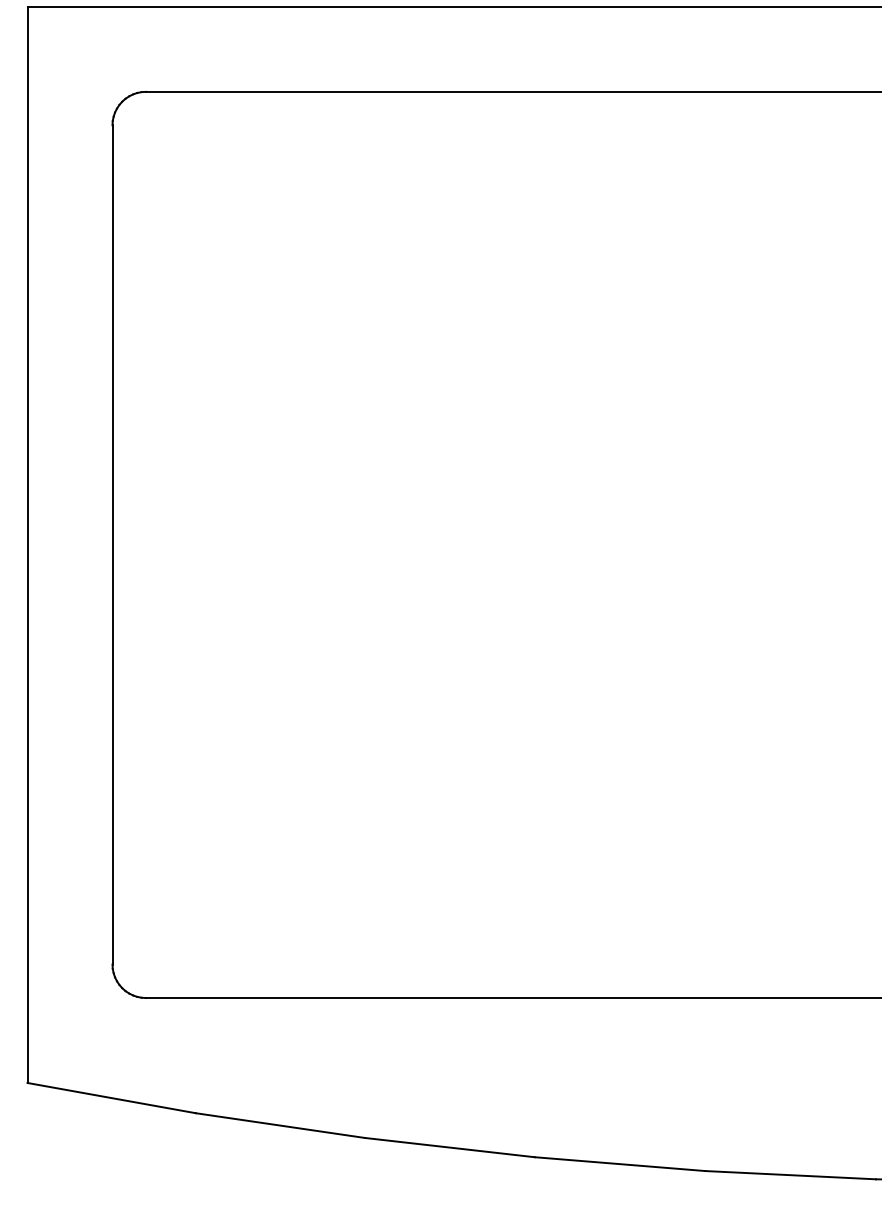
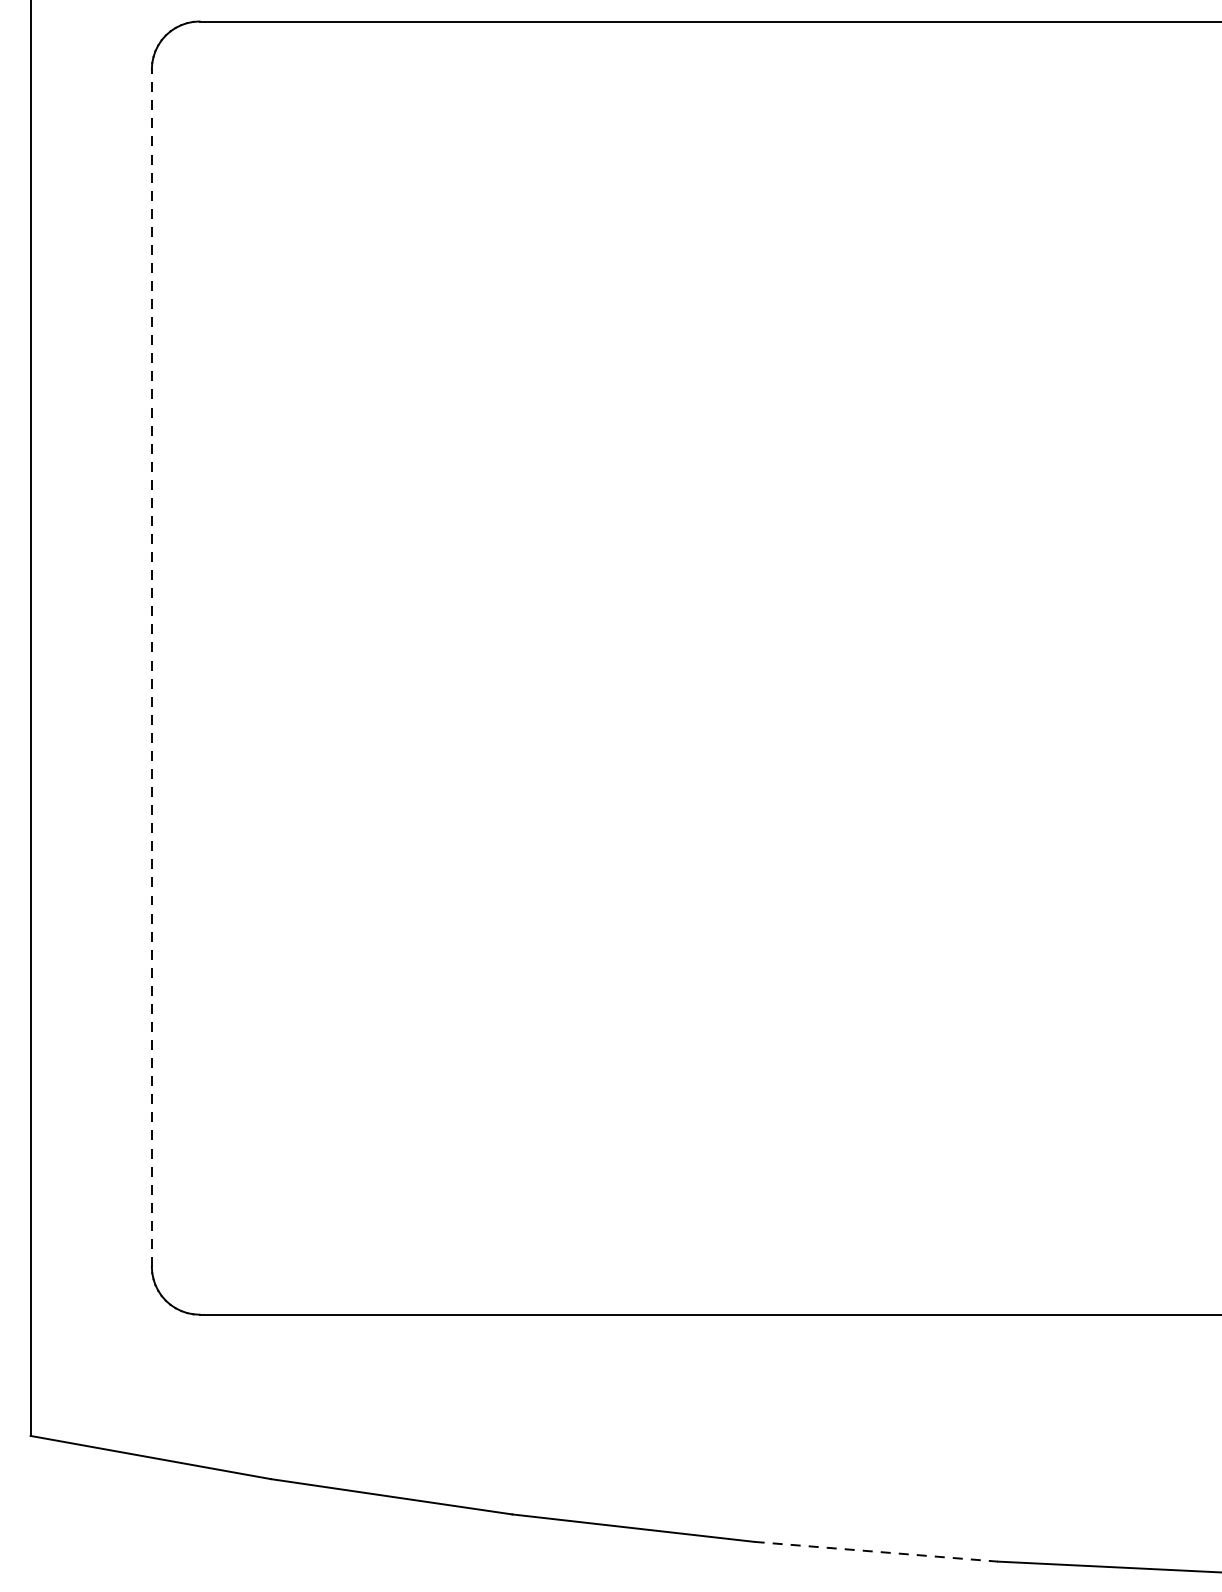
line: (112, 544) -> (151, 667), solid -> dashed
line: (620, 1164) -> (876, 1552), solid -> dashed

